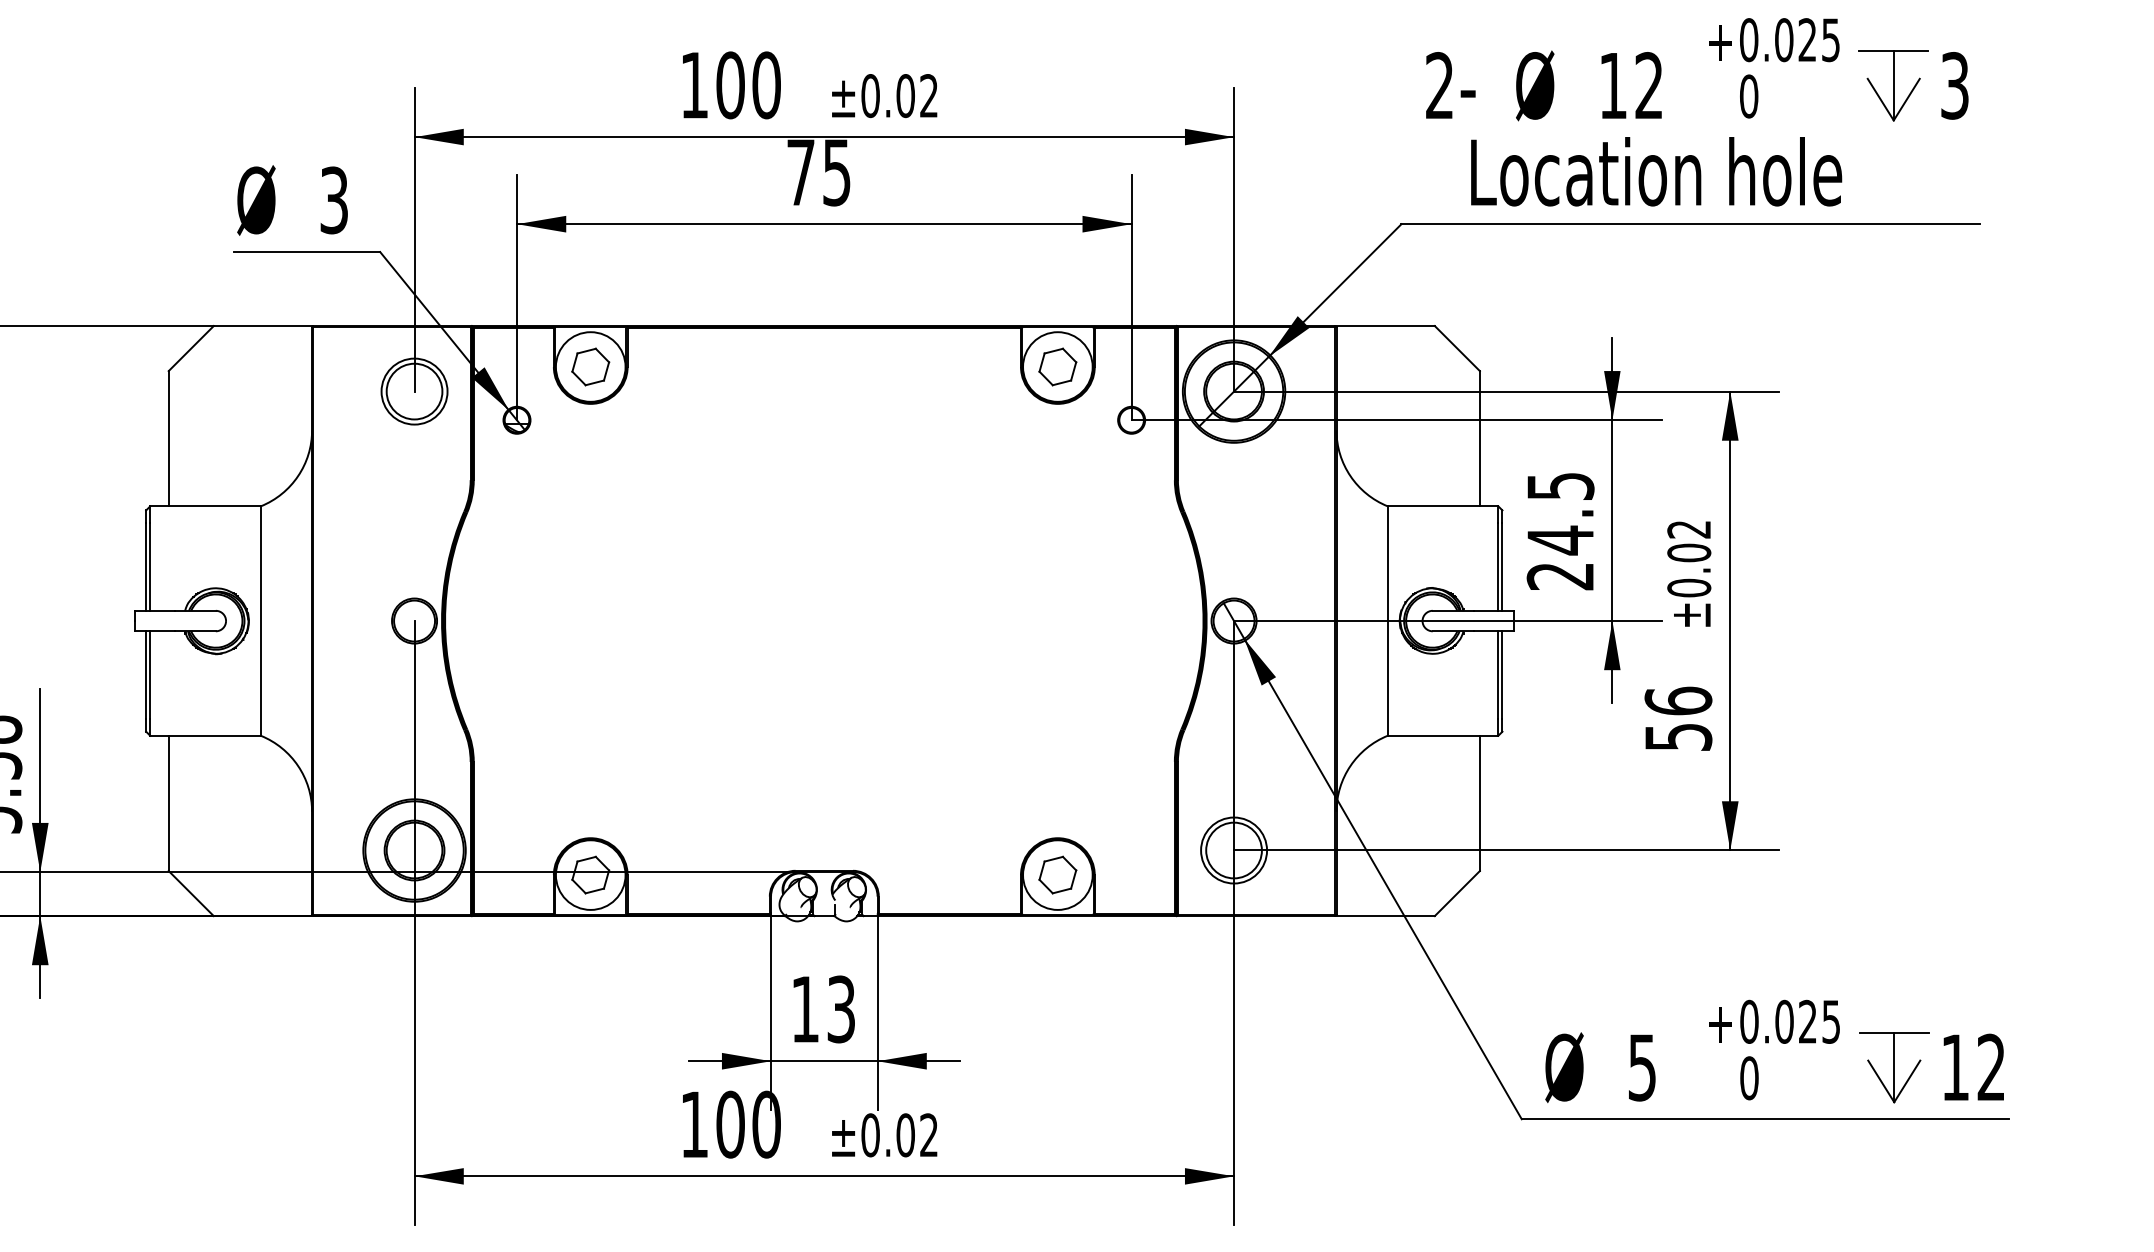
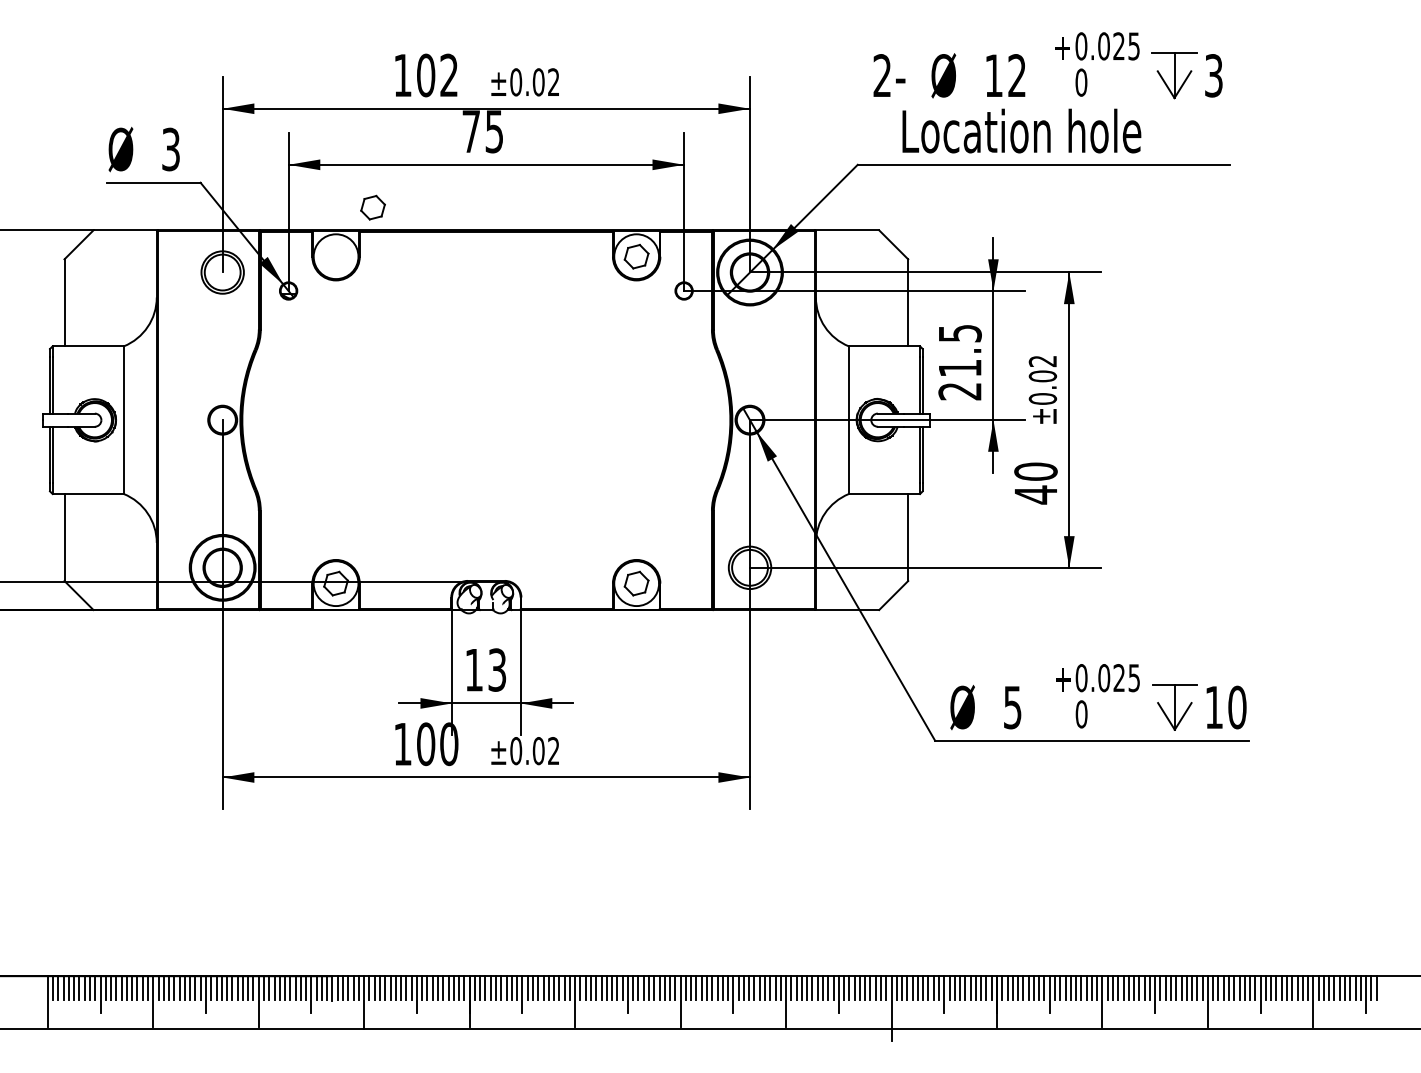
text: (767, 85) -> (449, 75), 100 -> 102
part: (589, 366) -> (372, 207), moved
text: (1561, 540) -> (960, 368), 24.5 -> 21.5
text: (1677, 719) -> (1035, 483), 56 -> 40
text: (1991, 1067) -> (1237, 707), 12 -> 10

